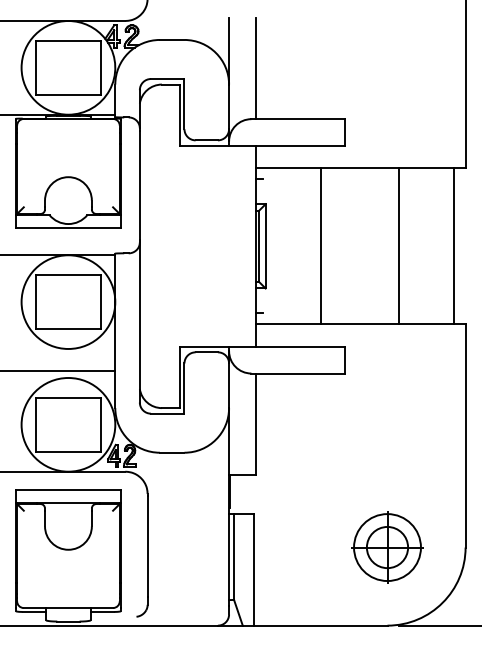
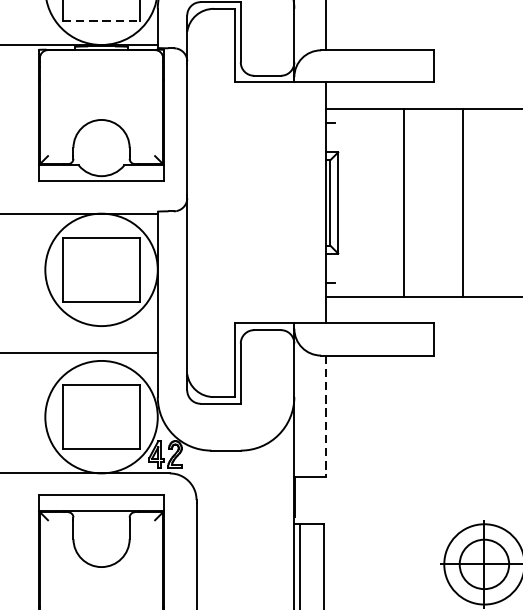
line: (68, 94) -> (101, 20), solid -> dashed
line: (398, 246) -> (462, 203), moved
line: (255, 424) -> (326, 416), solid -> dashed

